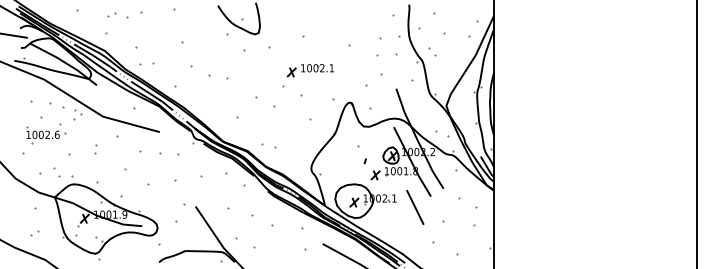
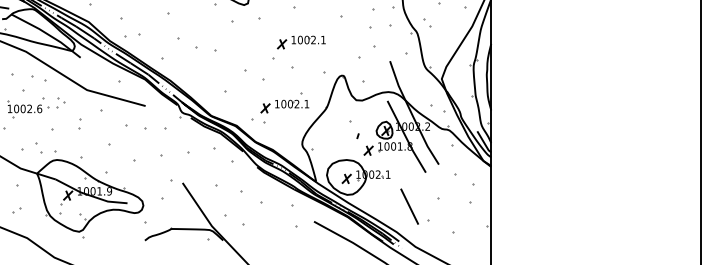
part: (77, 114) -> (60, 102), moved
part: (293, 132) -> (283, 106), added
line: (415, 206) -> (409, 205), moved

